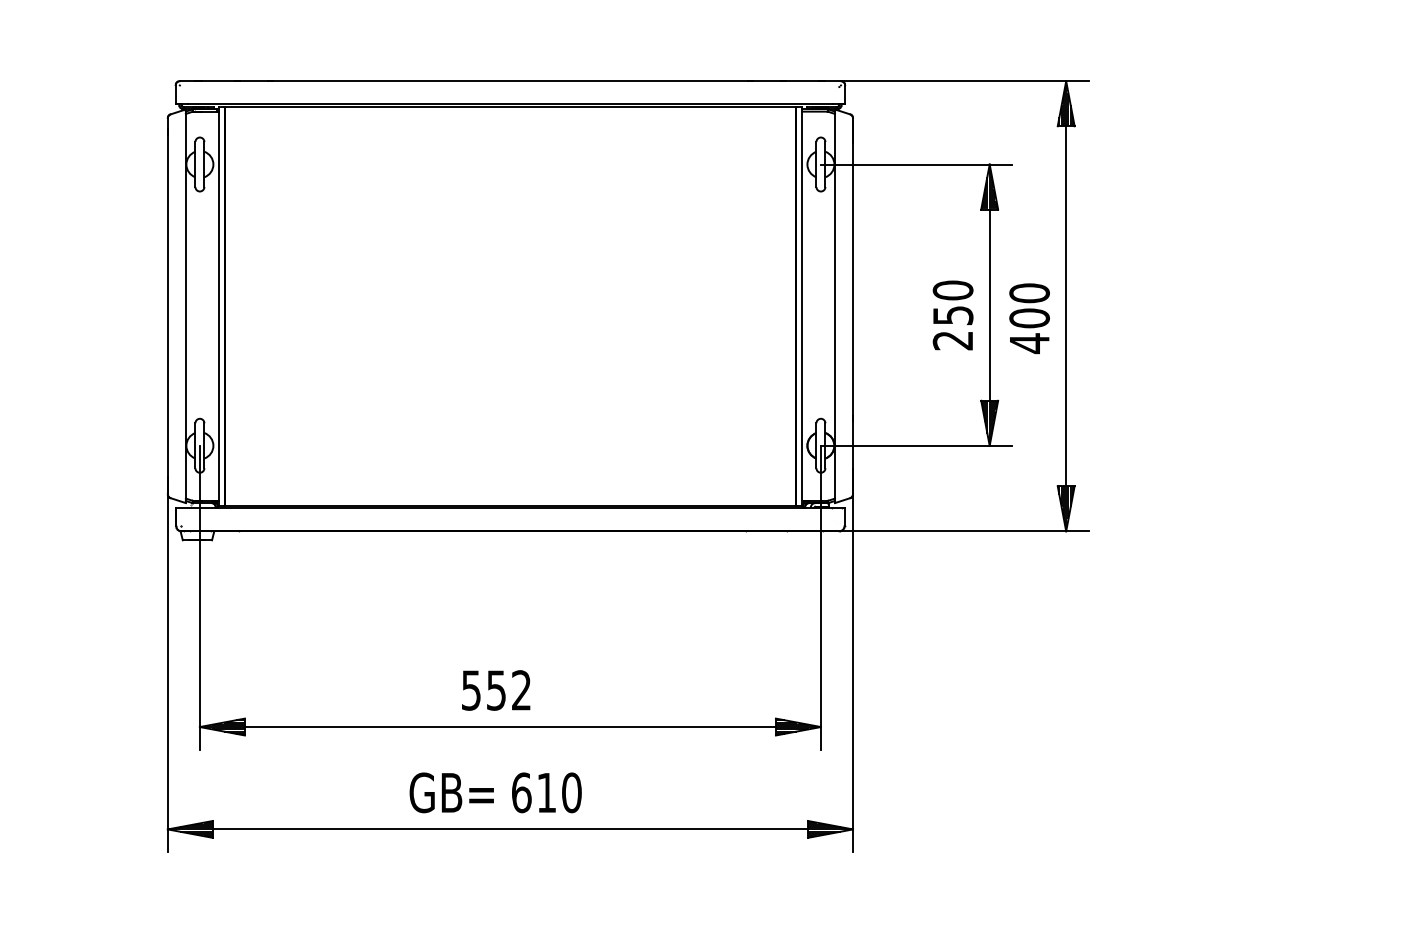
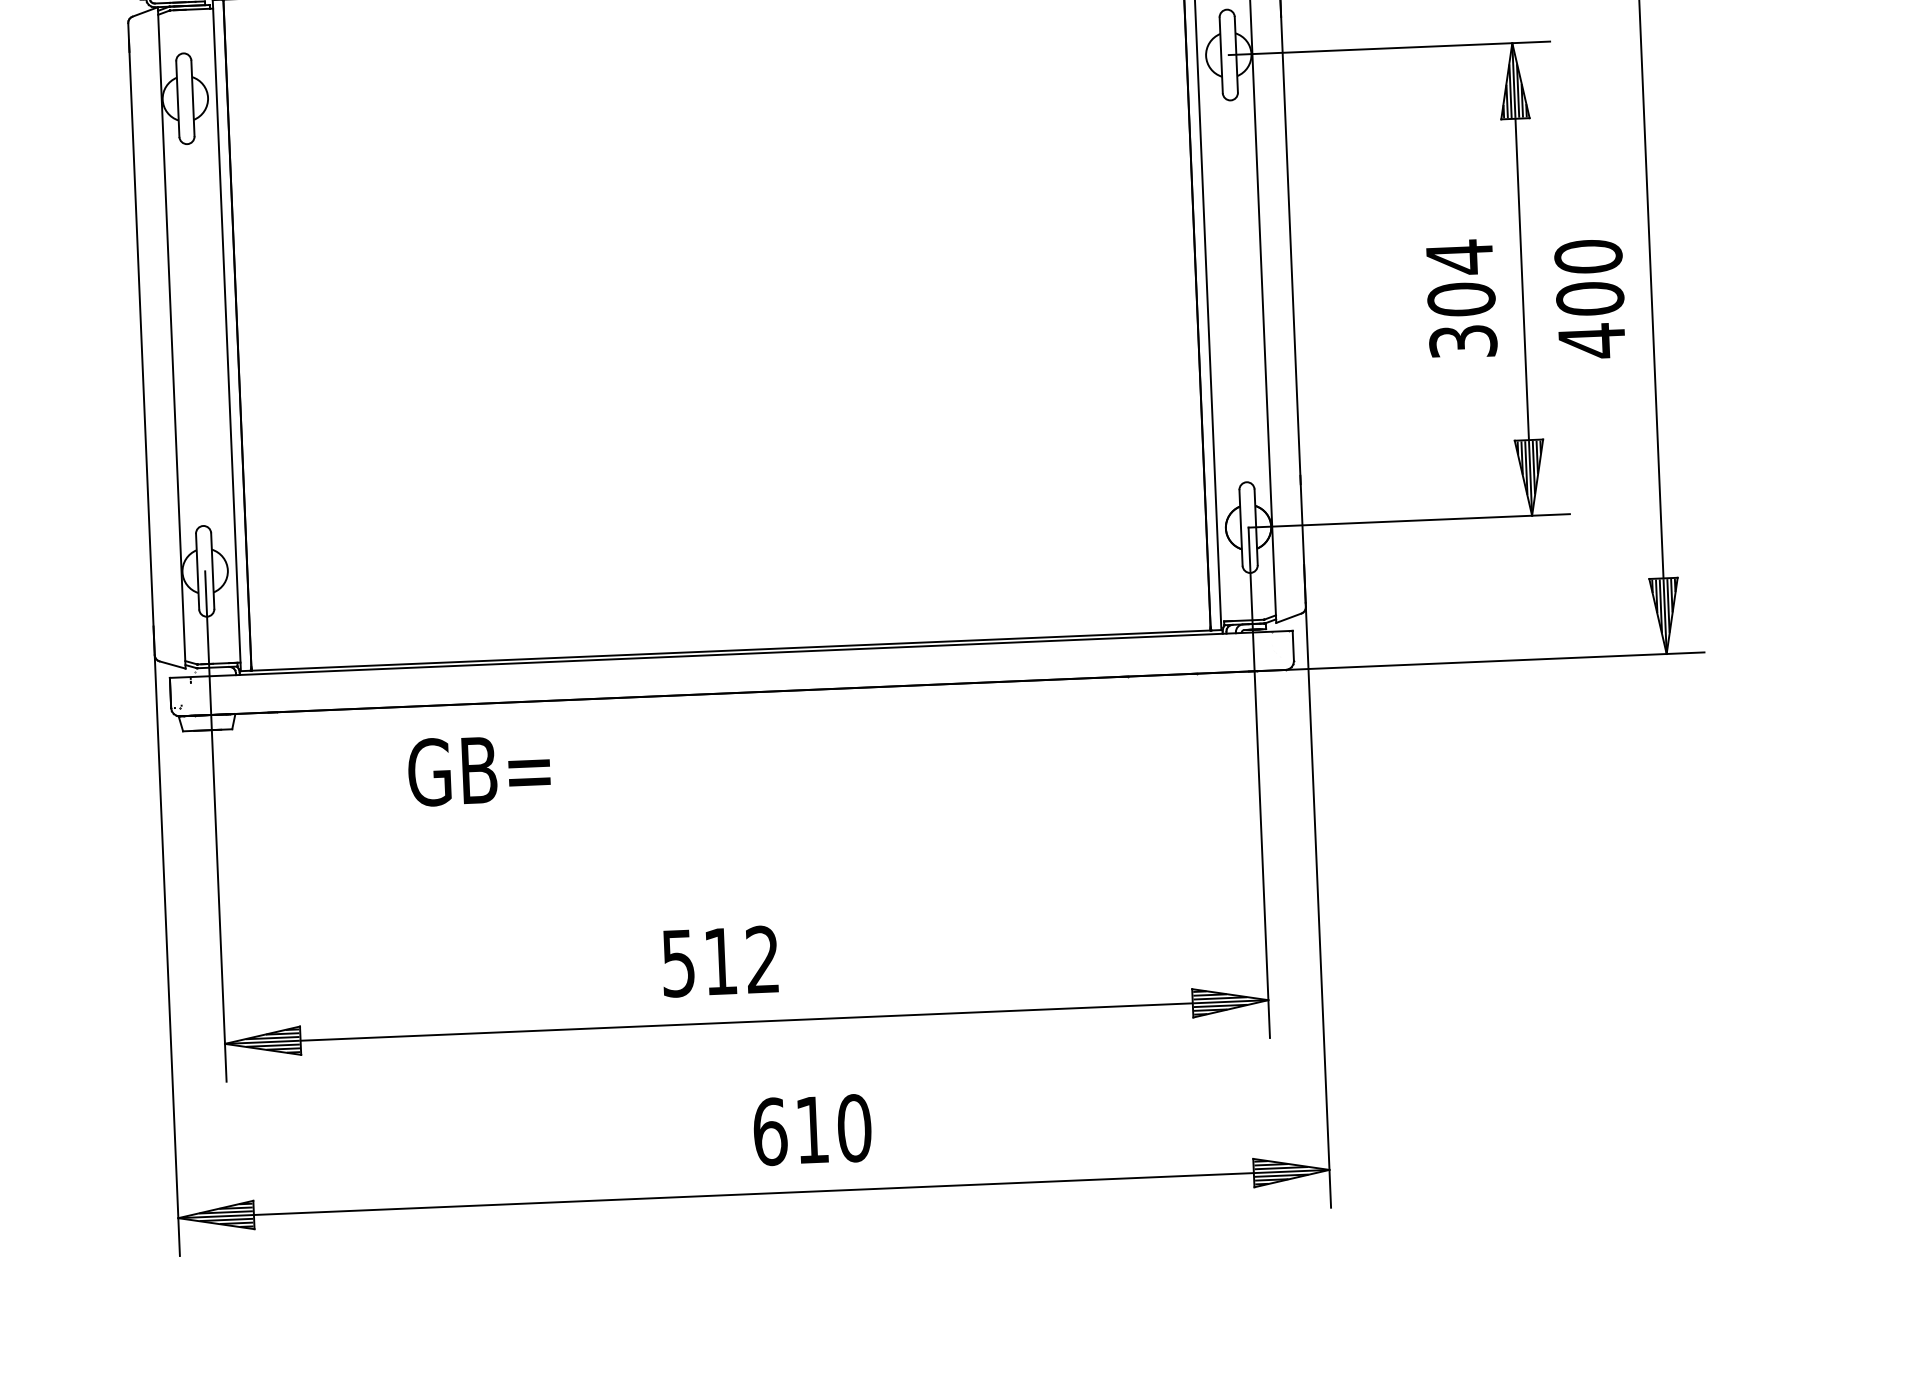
text: (952, 315) -> (1460, 299), 250 -> 304
text: (496, 690) -> (720, 961), 552 -> 512
text: (451, 792) -> (478, 769), moved

